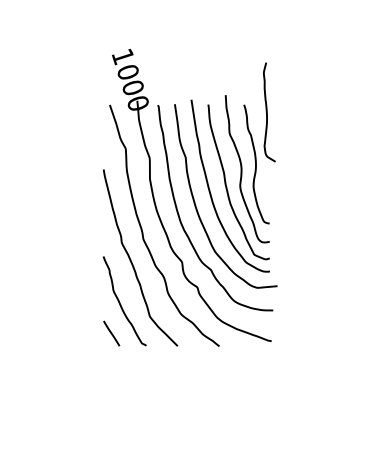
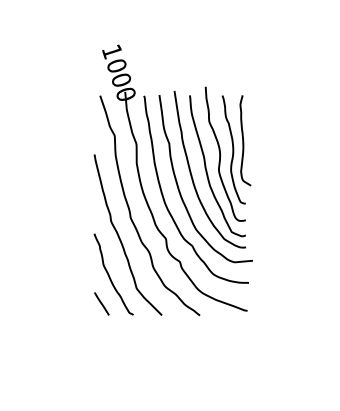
curve: (267, 112) -> (243, 140), moved

